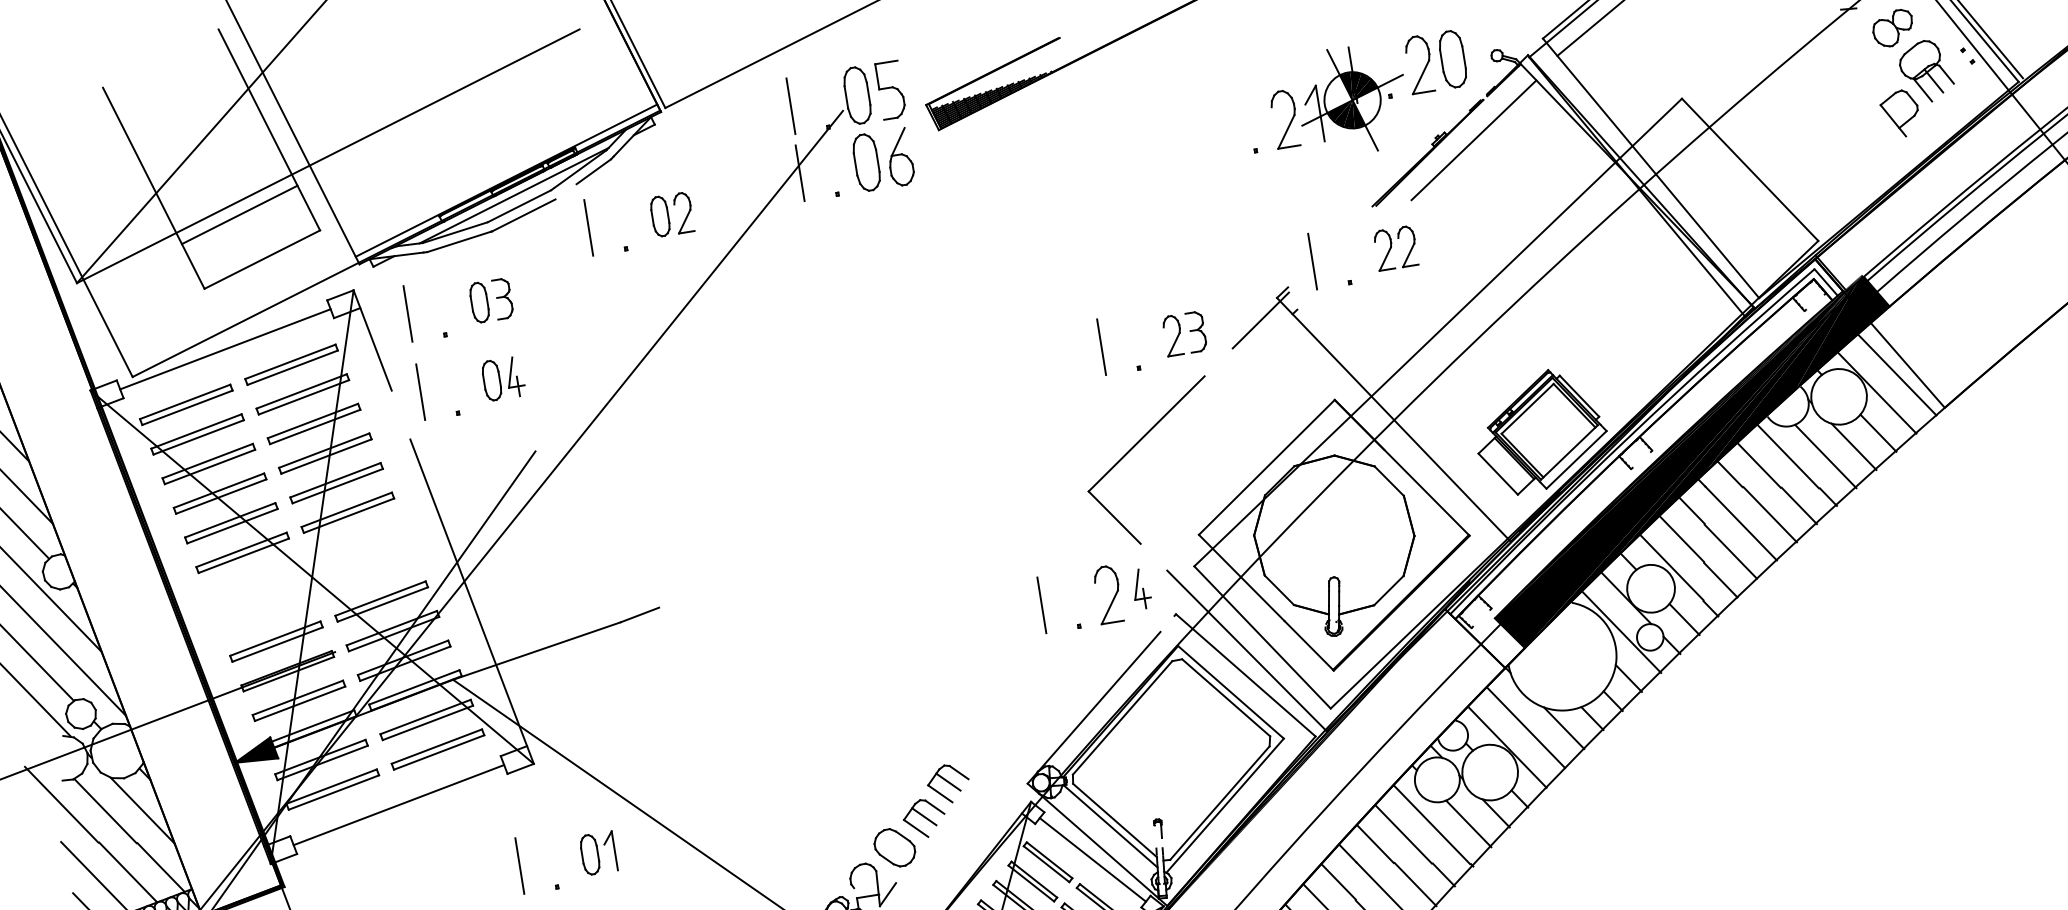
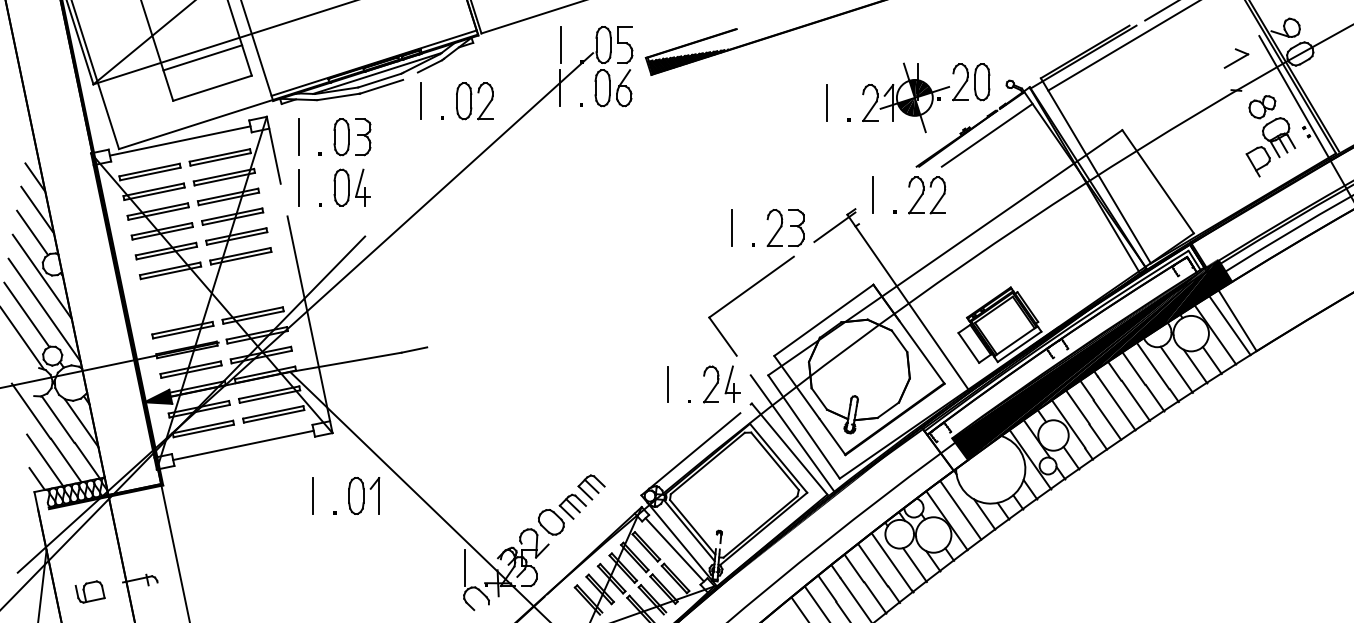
line: (1218, 129) -> (827, 102), added
part: (671, 215) -> (474, 101), size x1.43
part: (1396, 248) -> (927, 195), size x1.43
part: (491, 301) -> (352, 137), size x1.43
part: (1184, 333) -> (785, 227), size x1.43
part: (502, 378) -> (351, 187), size x1.43
part: (1140, 587) -> (732, 383), size x1.43
part: (598, 852) -> (364, 495), size x1.43

